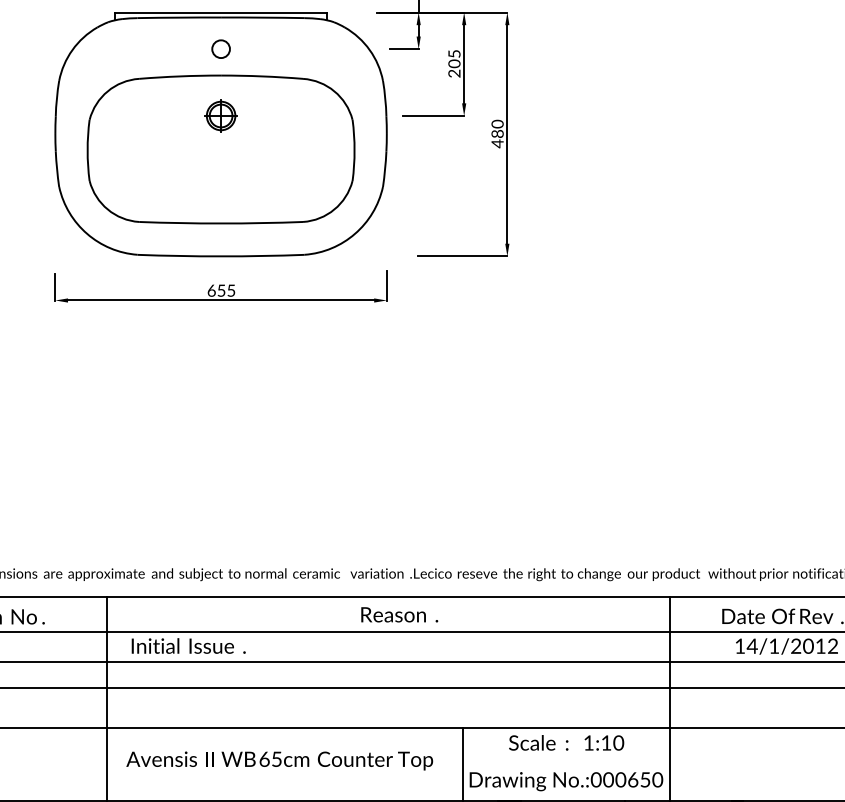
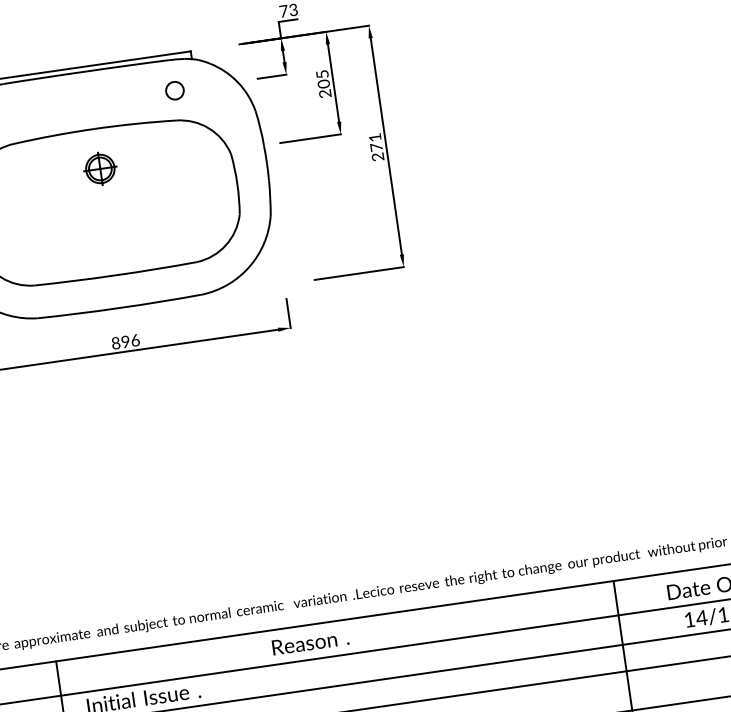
circle: (220, 48) -> (174, 90), moved
text: (497, 133) -> (376, 146), 480 -> 271
text: (221, 290) -> (125, 341), 655 -> 896
text: (399, 614) -> (310, 642), moved

